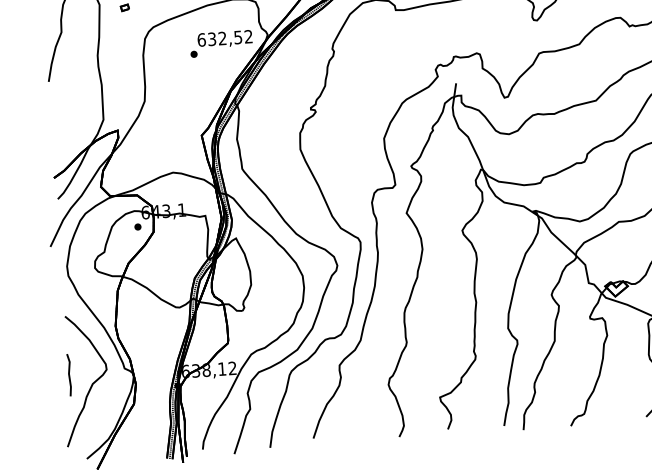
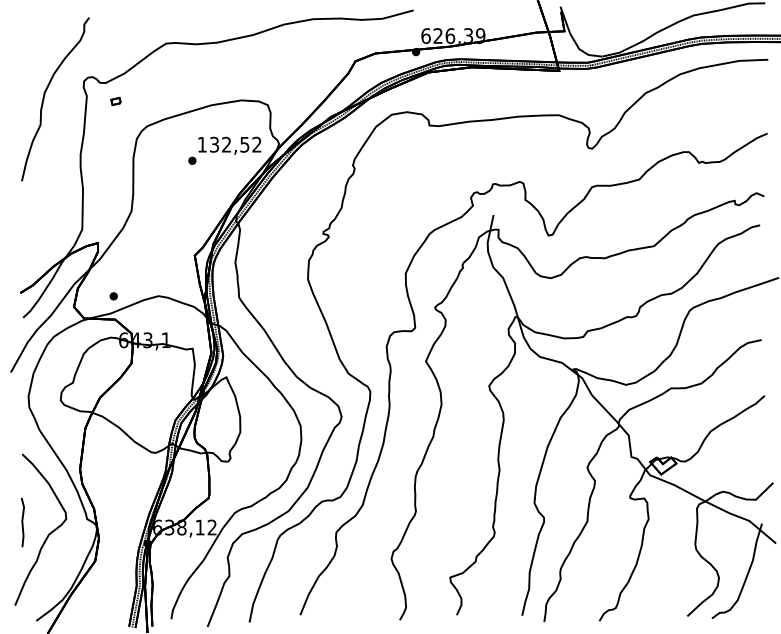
text: (201, 39) -> (202, 144), 632,52 -> 132,52
part: (137, 227) -> (113, 296), moved

